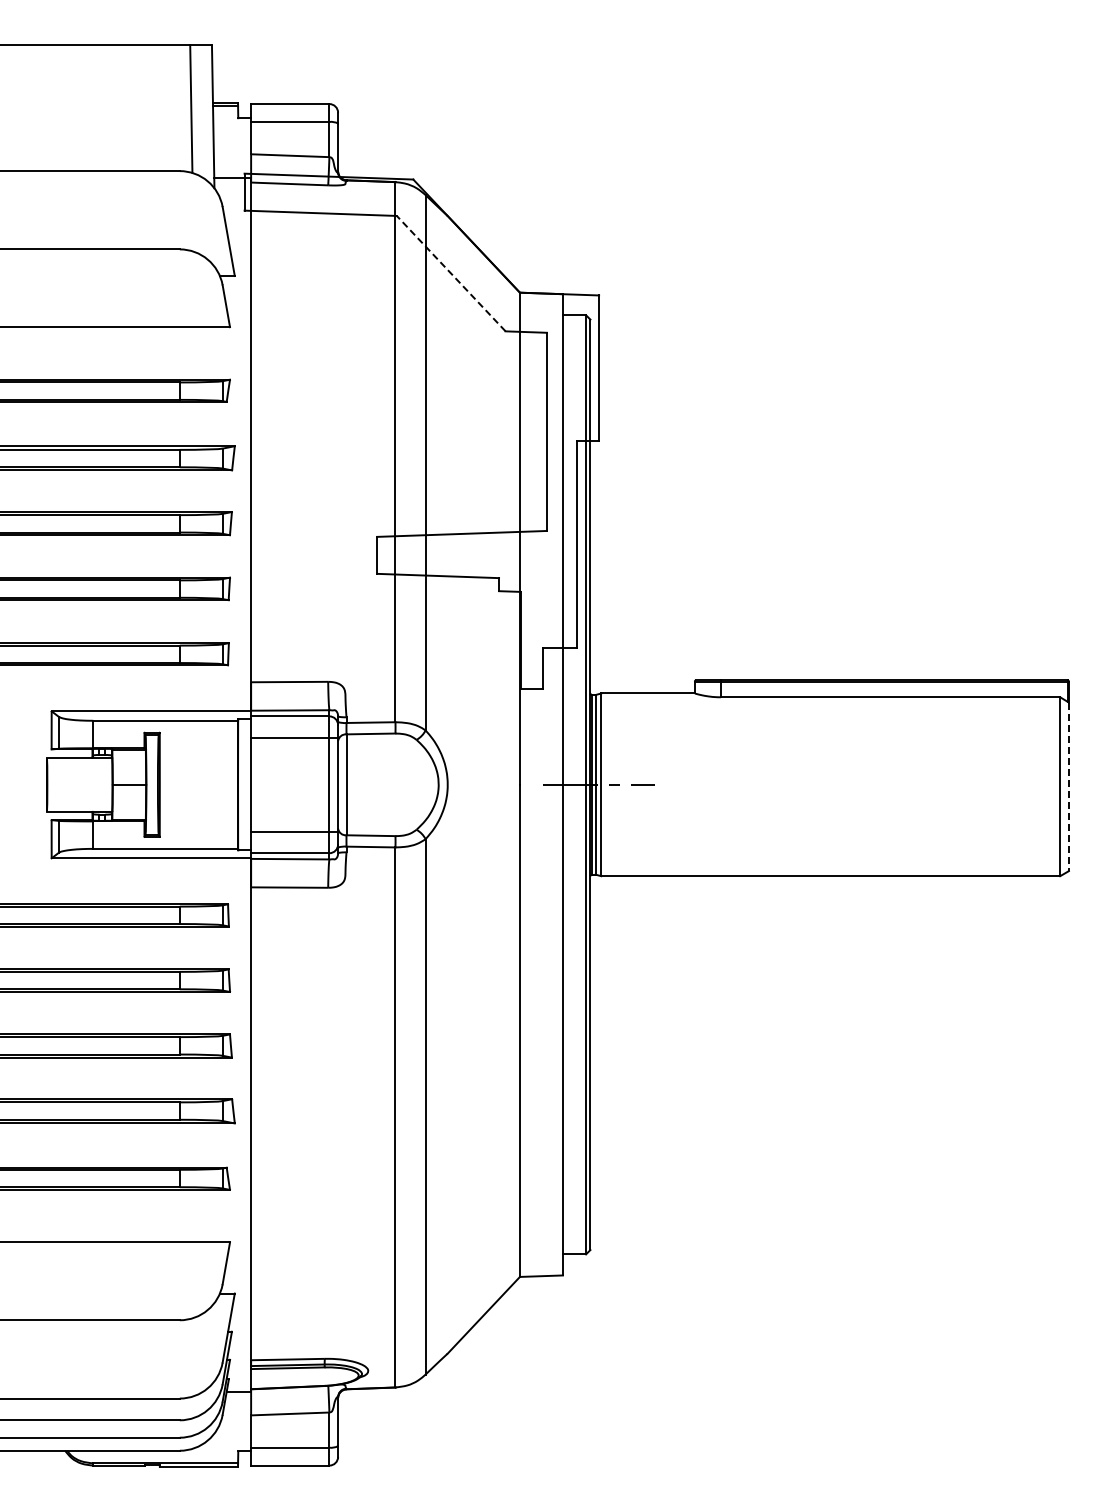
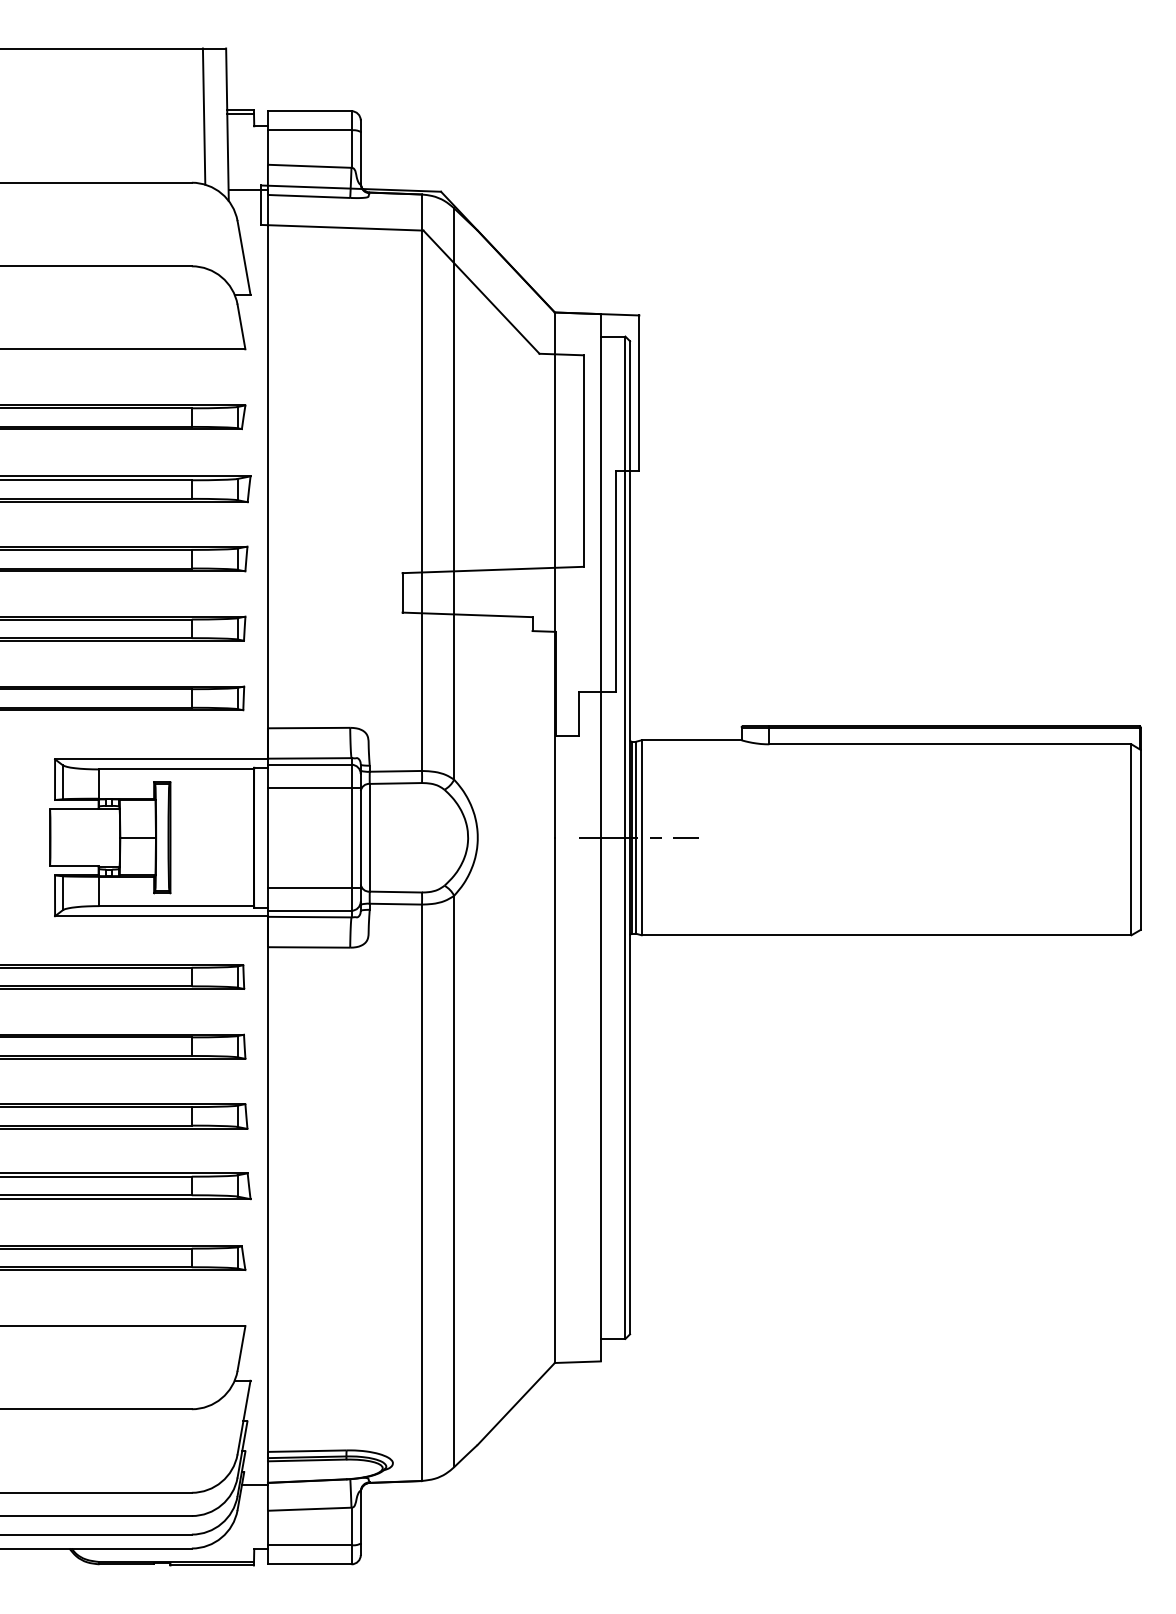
line: (450, 273) -> (480, 292), dashed -> solid
line: (1068, 787) -> (1140, 840), dashed -> solid

